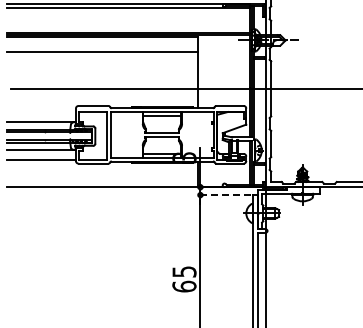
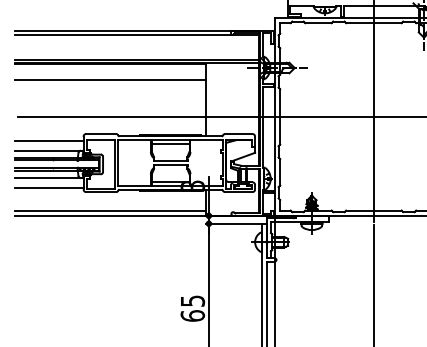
line: (41, 112) -> (48, 140), added
line: (102, 181) -> (110, 210), added
line: (224, 194) -> (233, 223), dashed -> solid

